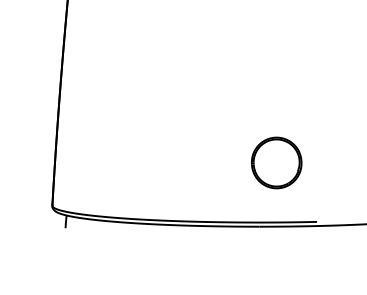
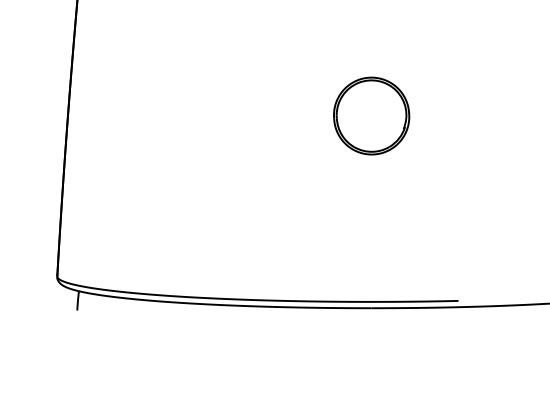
part: (276, 162) -> (371, 115), moved

